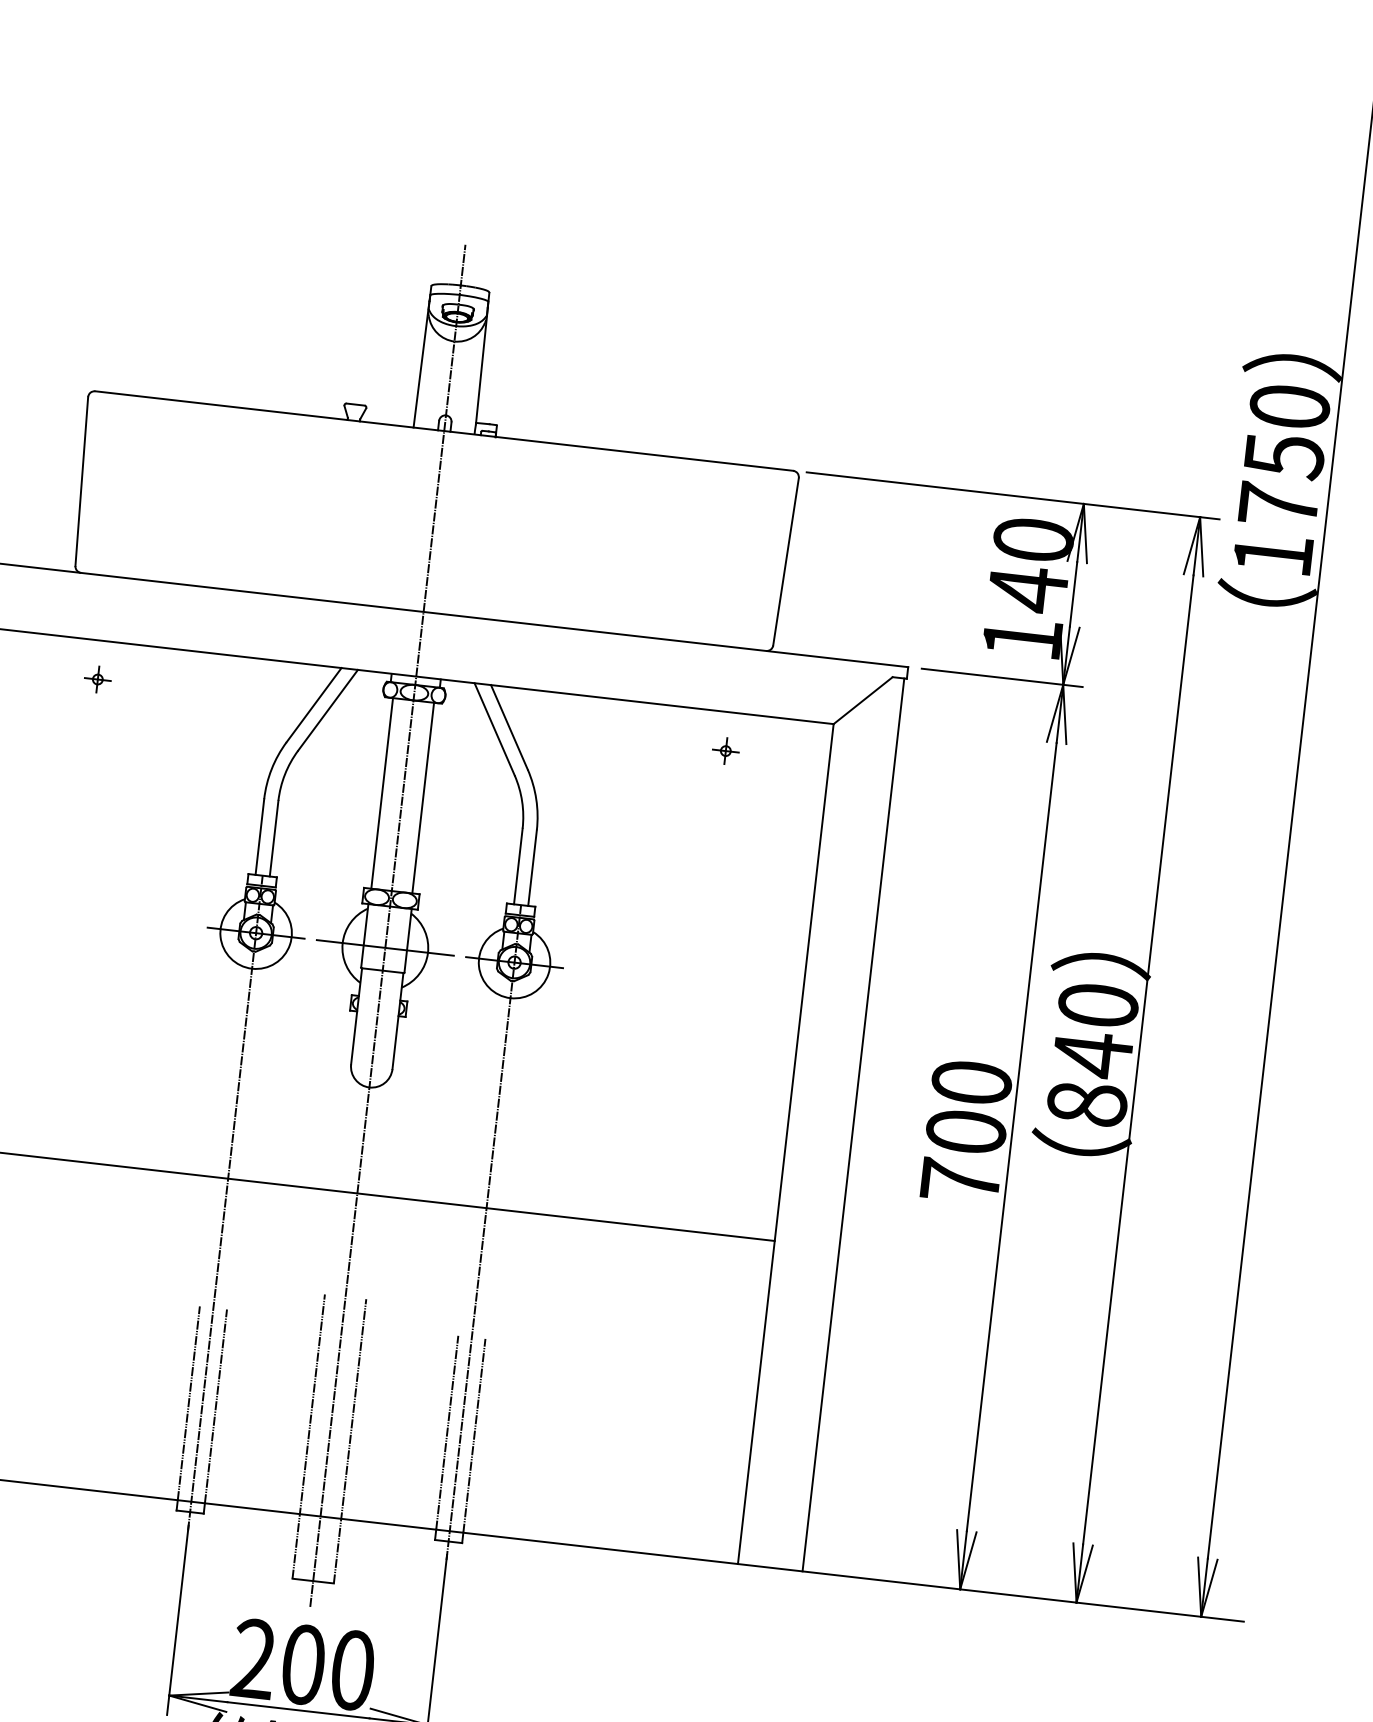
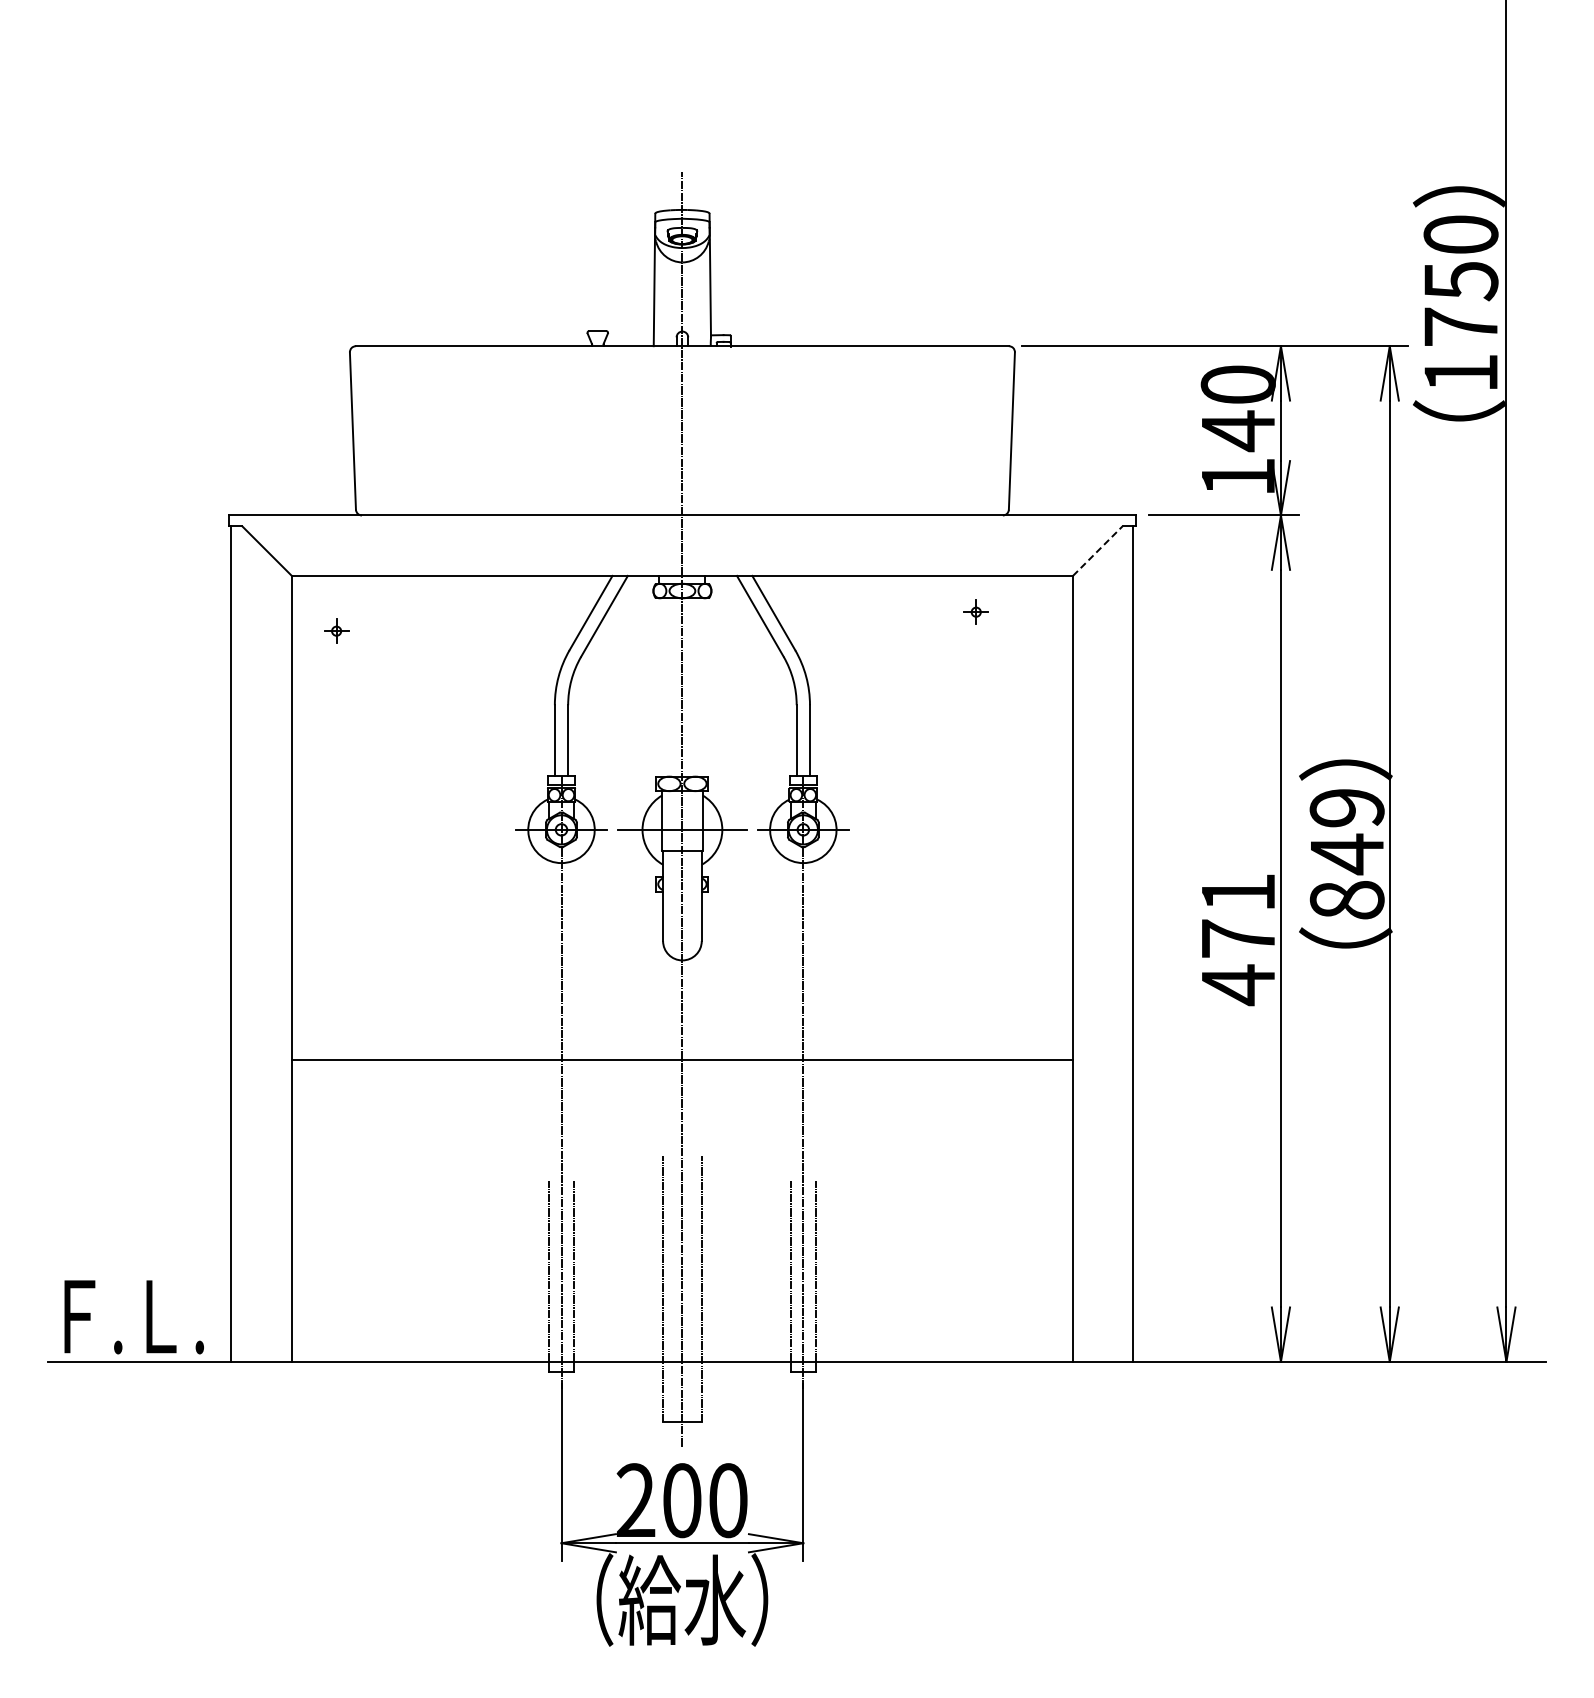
part: (97, 678) -> (336, 630), moved
line: (864, 700) -> (1098, 550), solid -> dashed
line: (382, 793) -> (663, 687), removed
line: (423, 798) -> (701, 687), removed
text: (1097, 1005) -> (1346, 808), 840 -> 849
text: (965, 1132) -> (1237, 939), 700 -> 471

